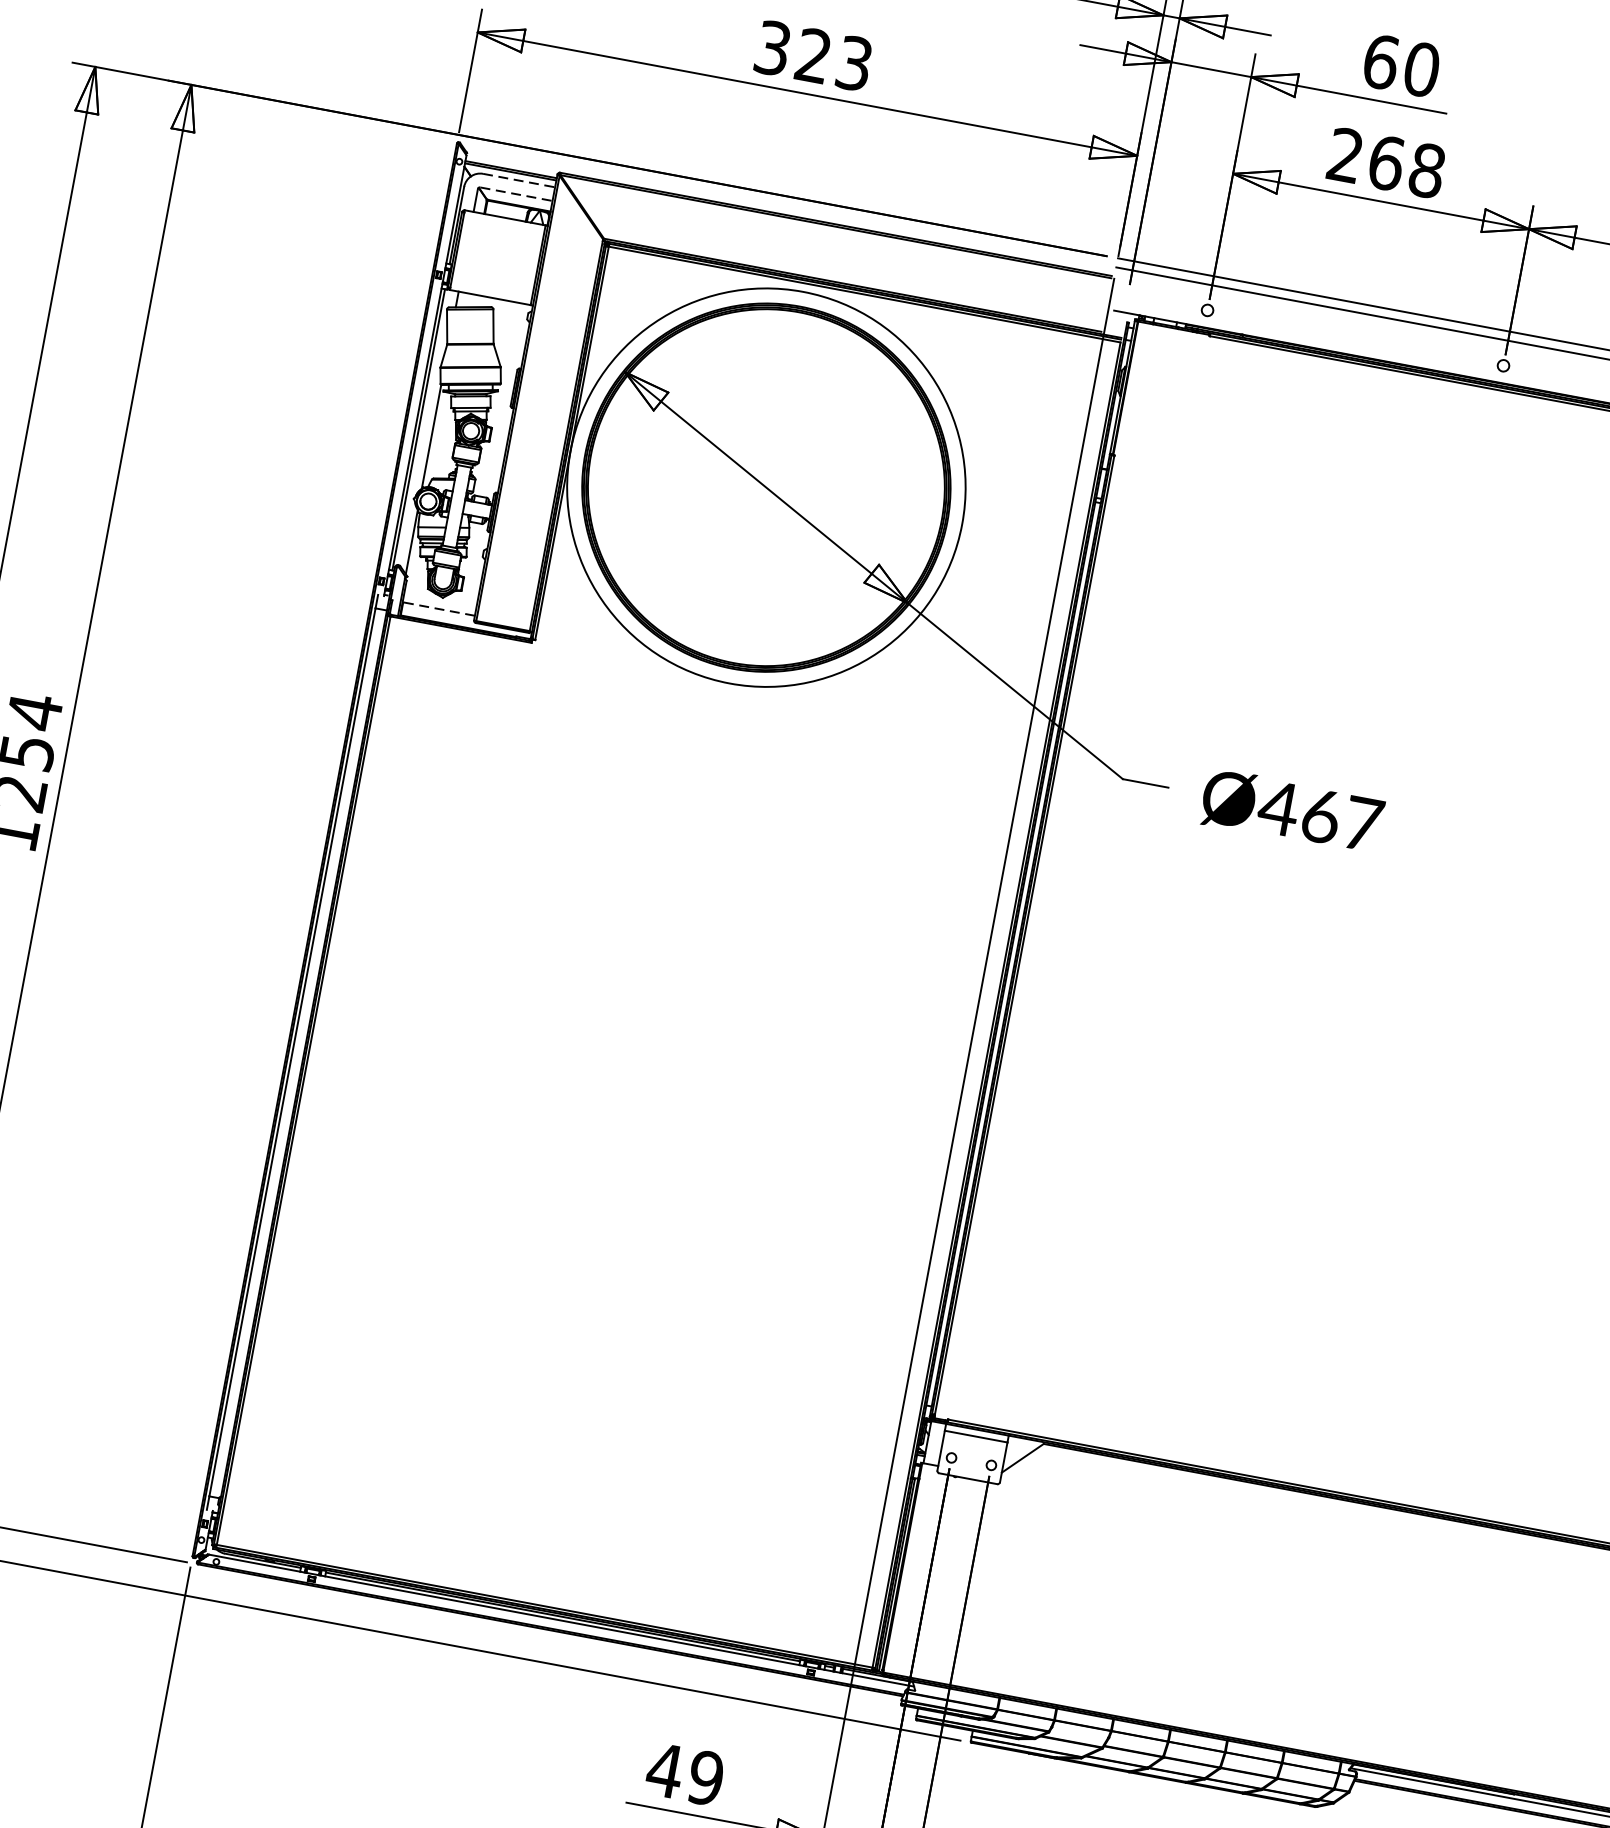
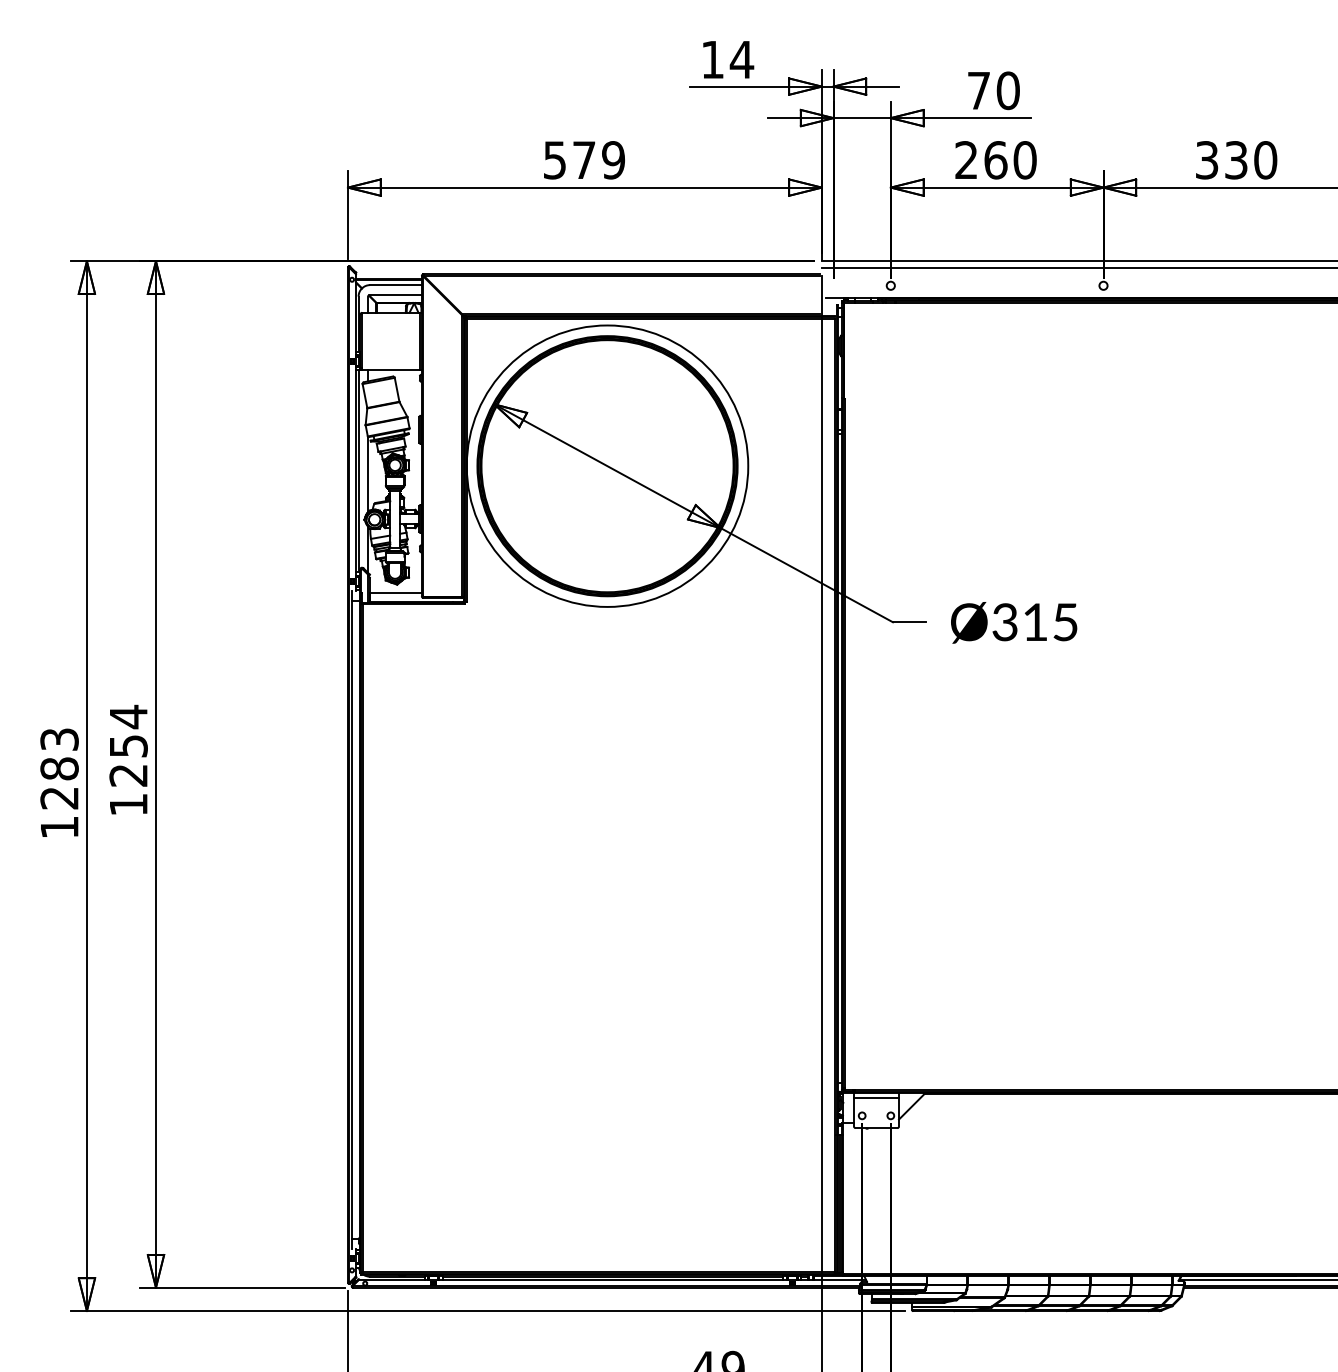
text: (813, 56) -> (584, 160), 323 -> 579
text: (1380, 61) -> (978, 90), 60 -> 70
text: (1426, 170) -> (1024, 160), 268 -> 260
line: (518, 181) -> (395, 285), dashed -> solid
line: (516, 193) -> (395, 294), dashed -> solid
line: (439, 609) -> (396, 593), dashed -> solid
text: (1319, 816) -> (1034, 622), Ø467 -> Ø315

